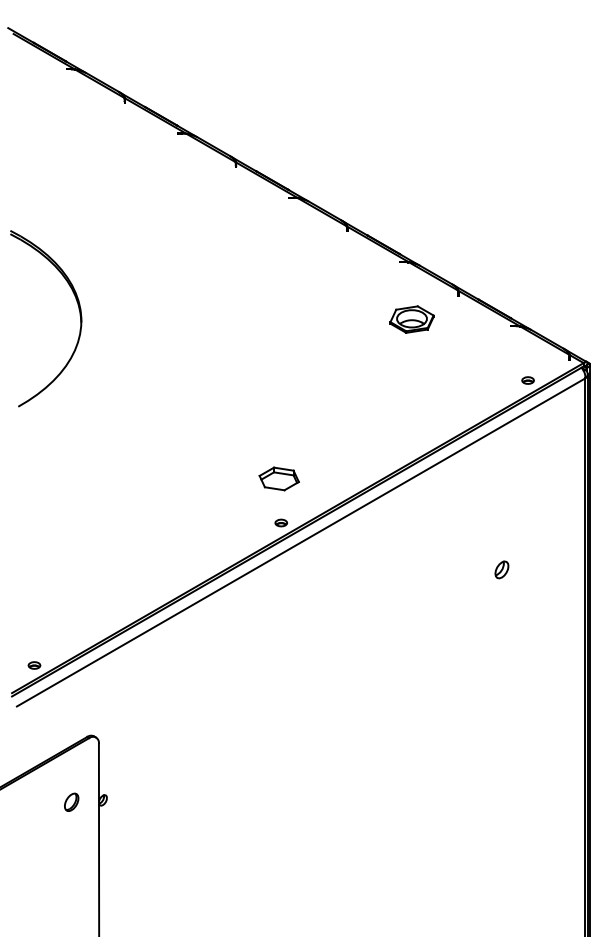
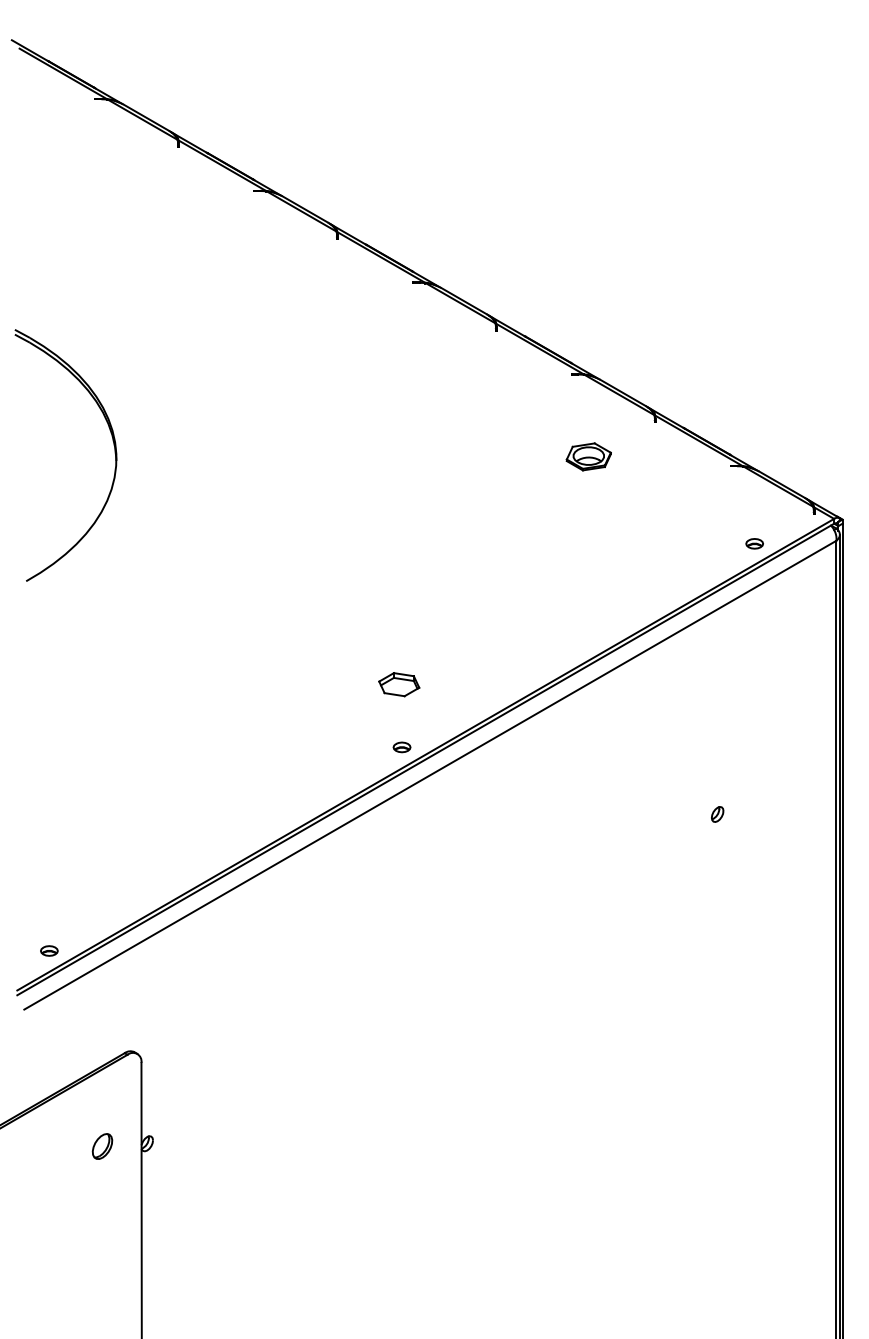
part: (411, 319) -> (588, 456), size x0.71
part: (279, 479) -> (399, 685), size x0.71
part: (502, 569) -> (718, 813), size x0.62

